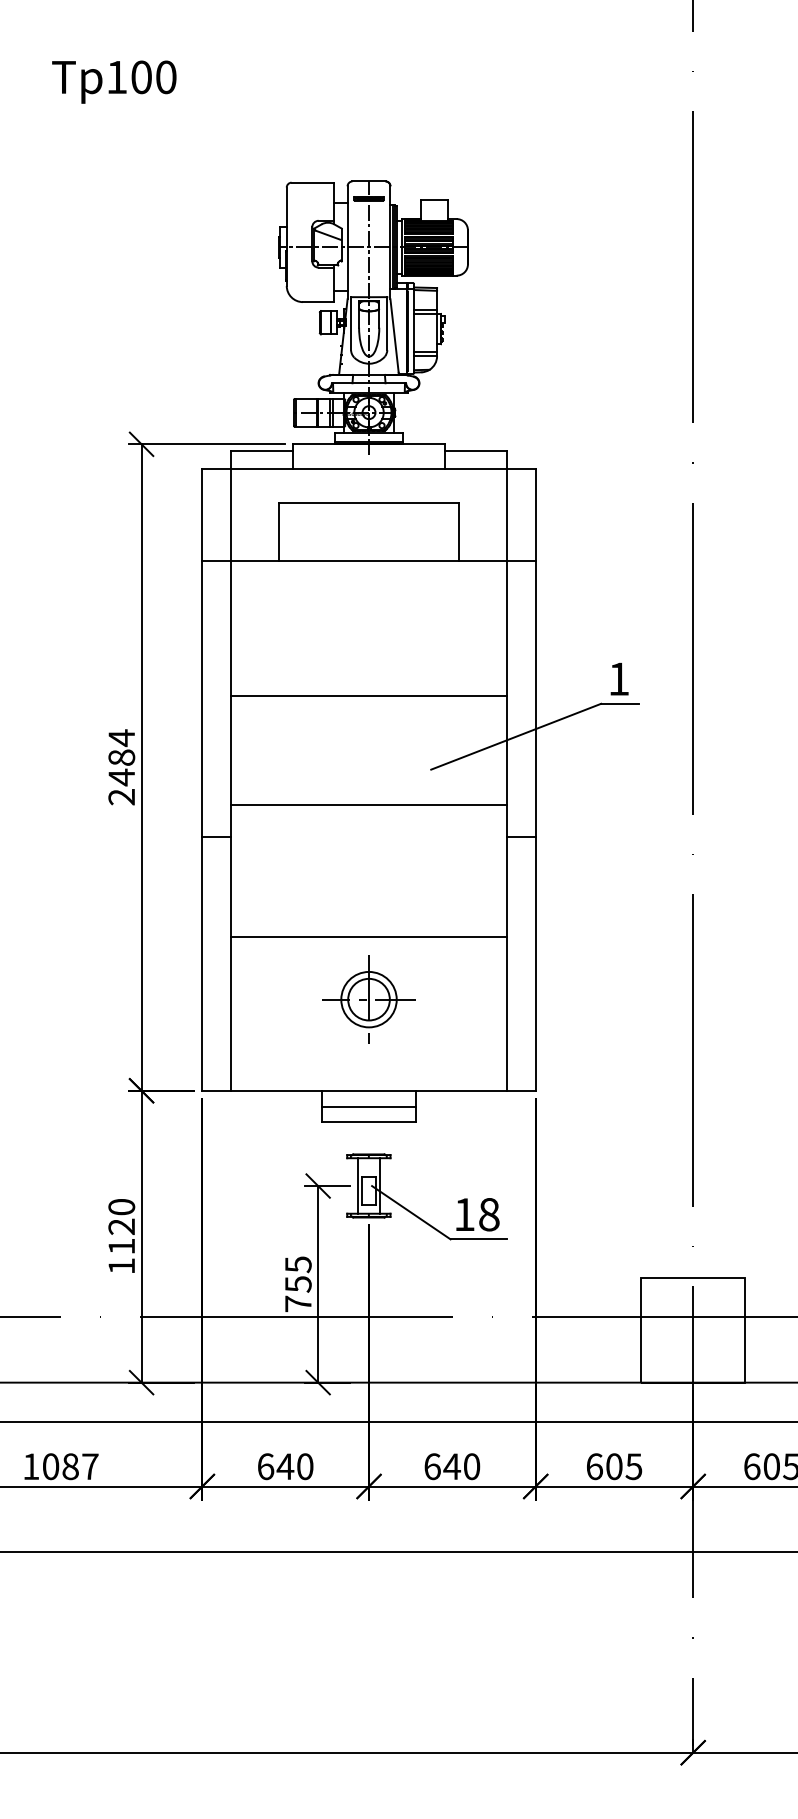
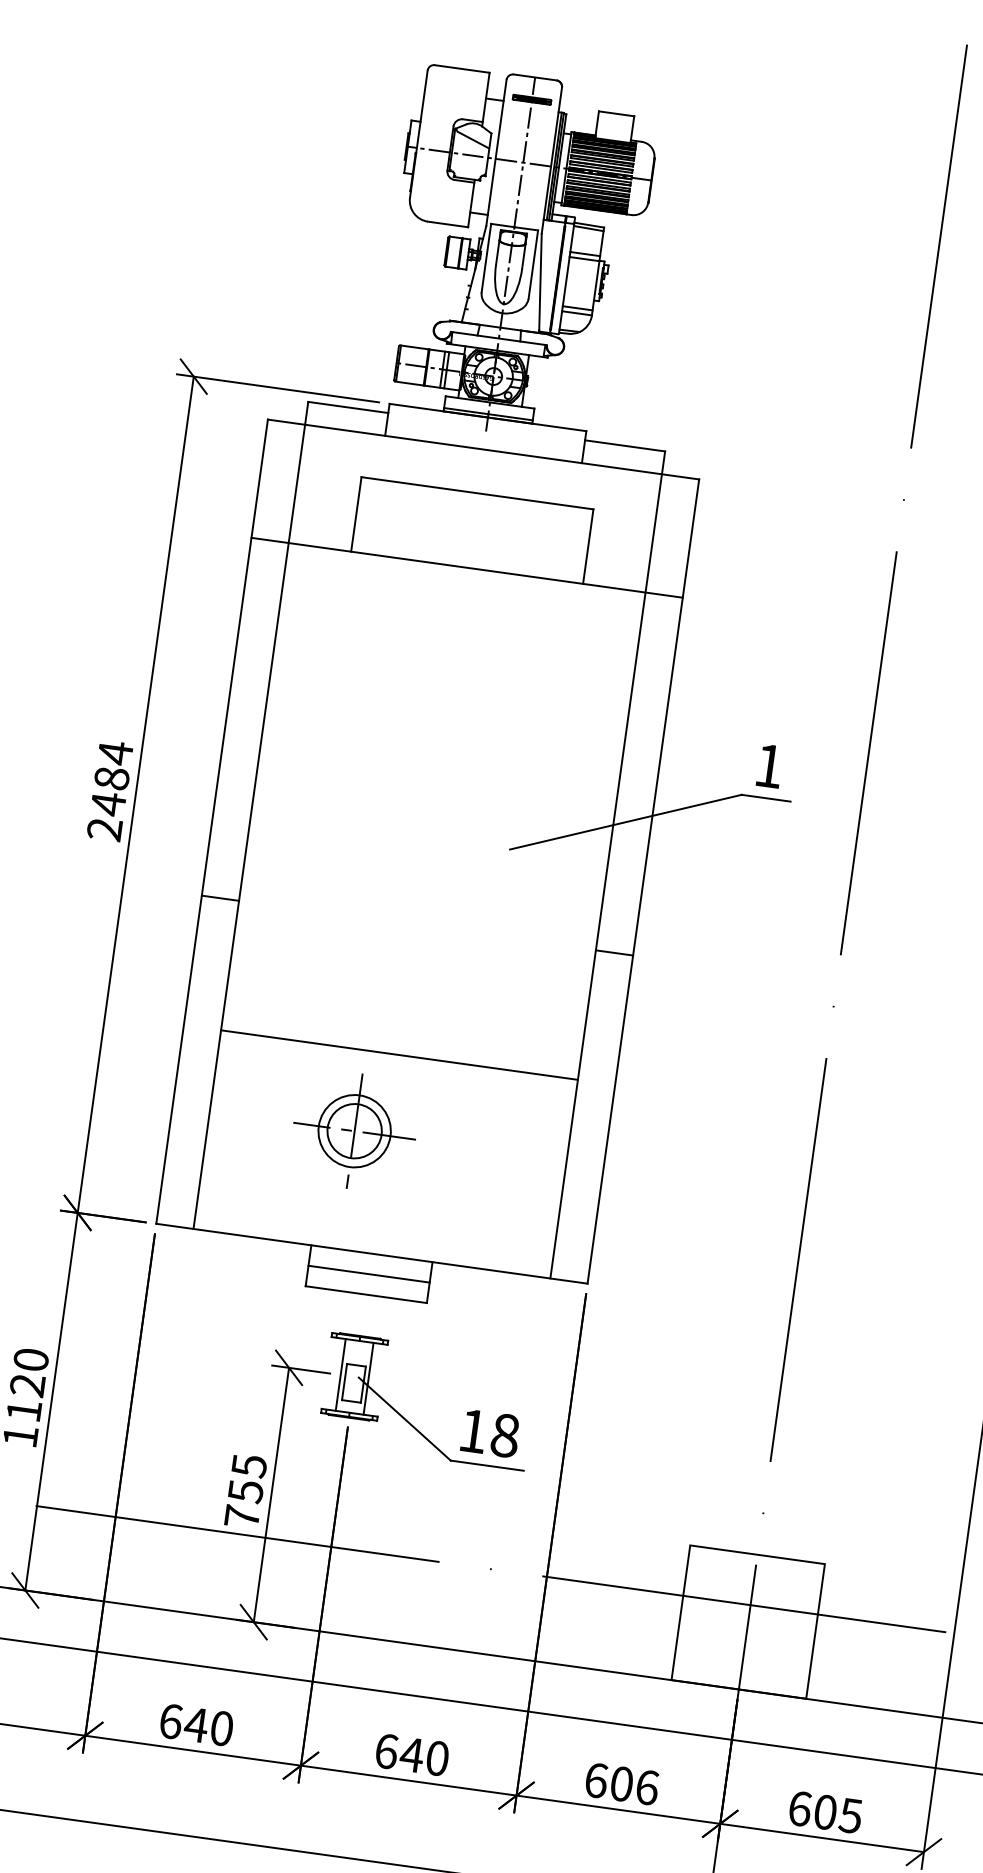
line: (368, 695) -> (442, 742), removed
line: (368, 804) -> (422, 883), removed
part: (368, 999) -> (354, 1130), moved
text: (633, 1466) -> (646, 1787), 605 -> 606

